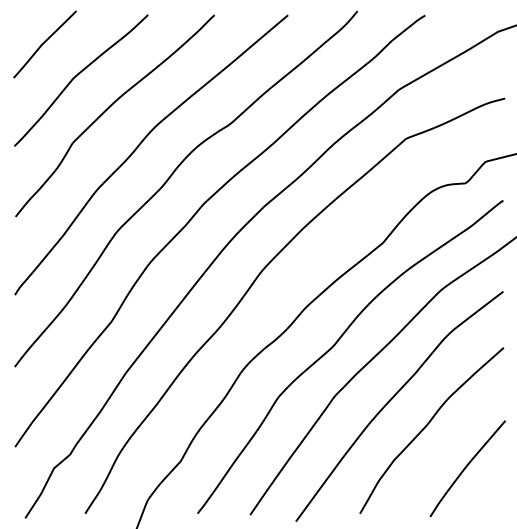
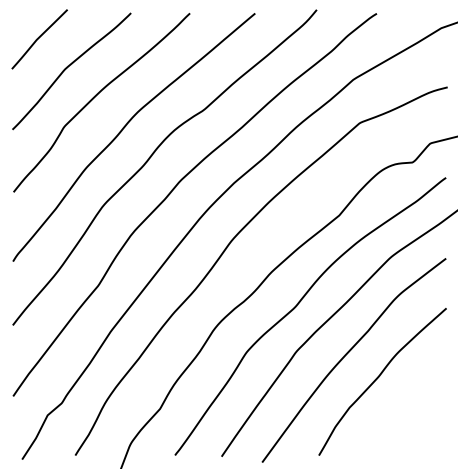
curve: (466, 468) -> (413, 415), removed

